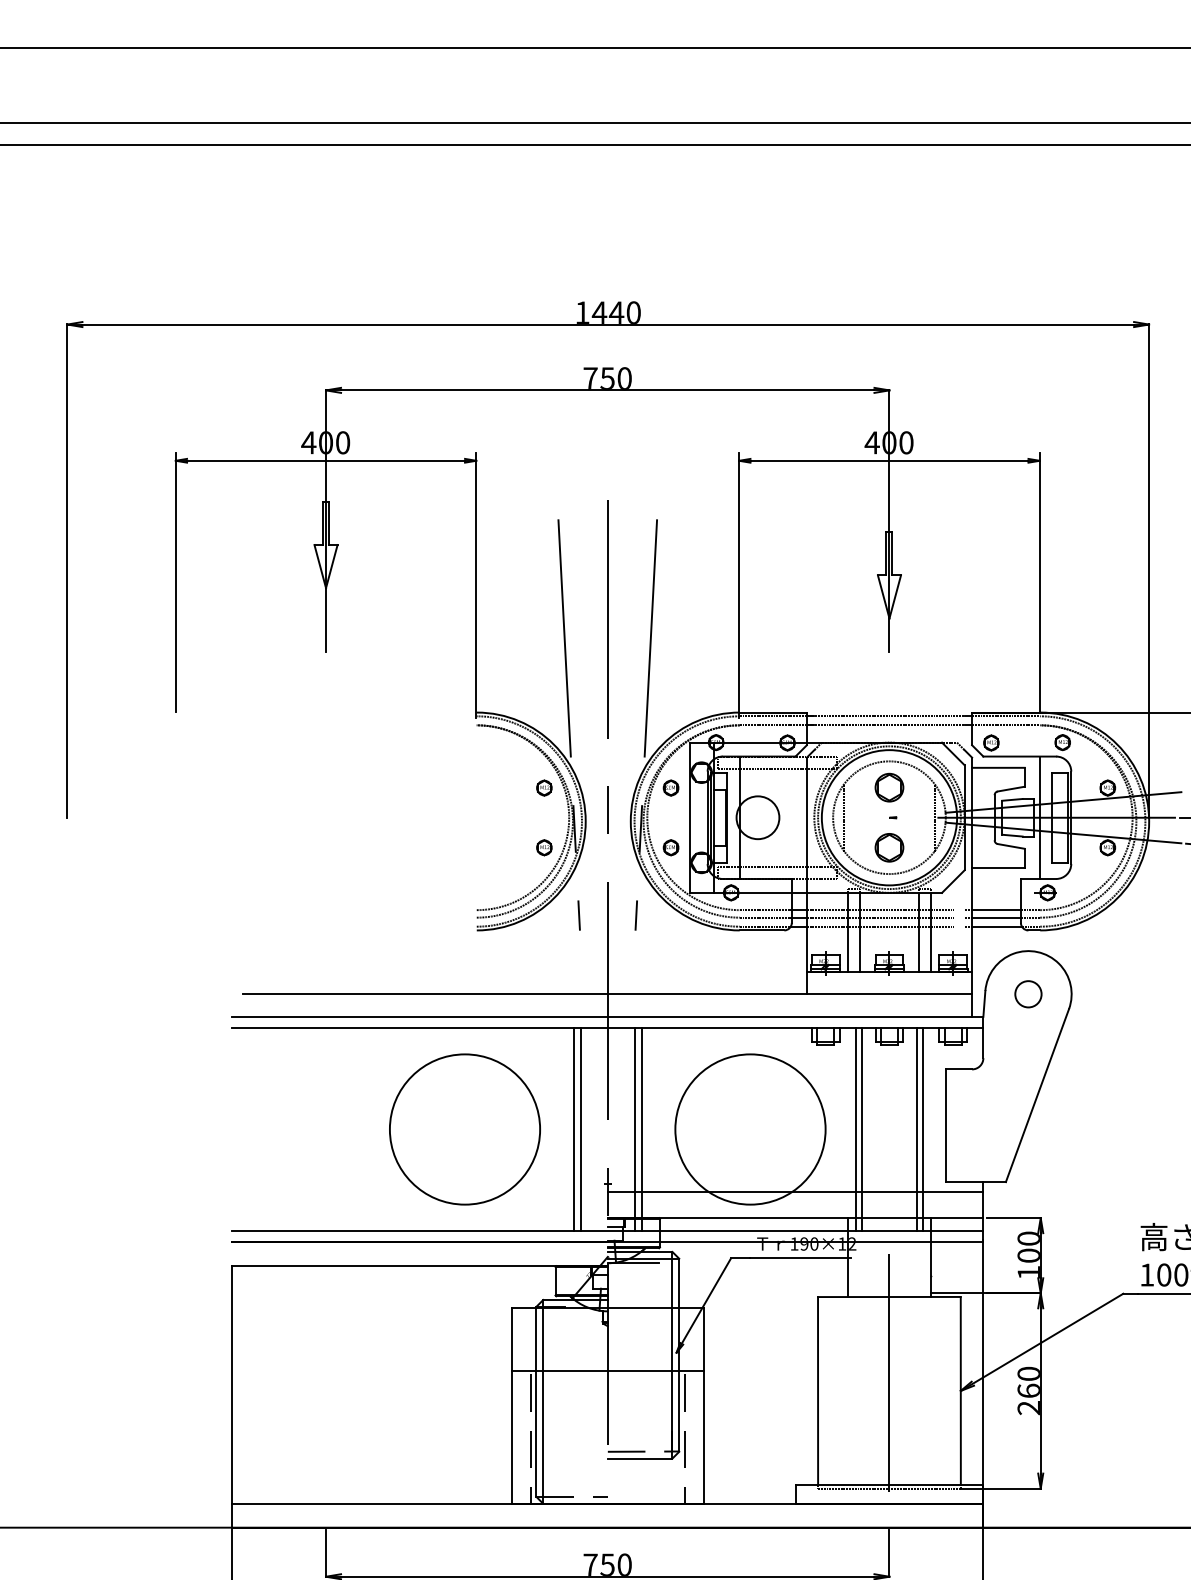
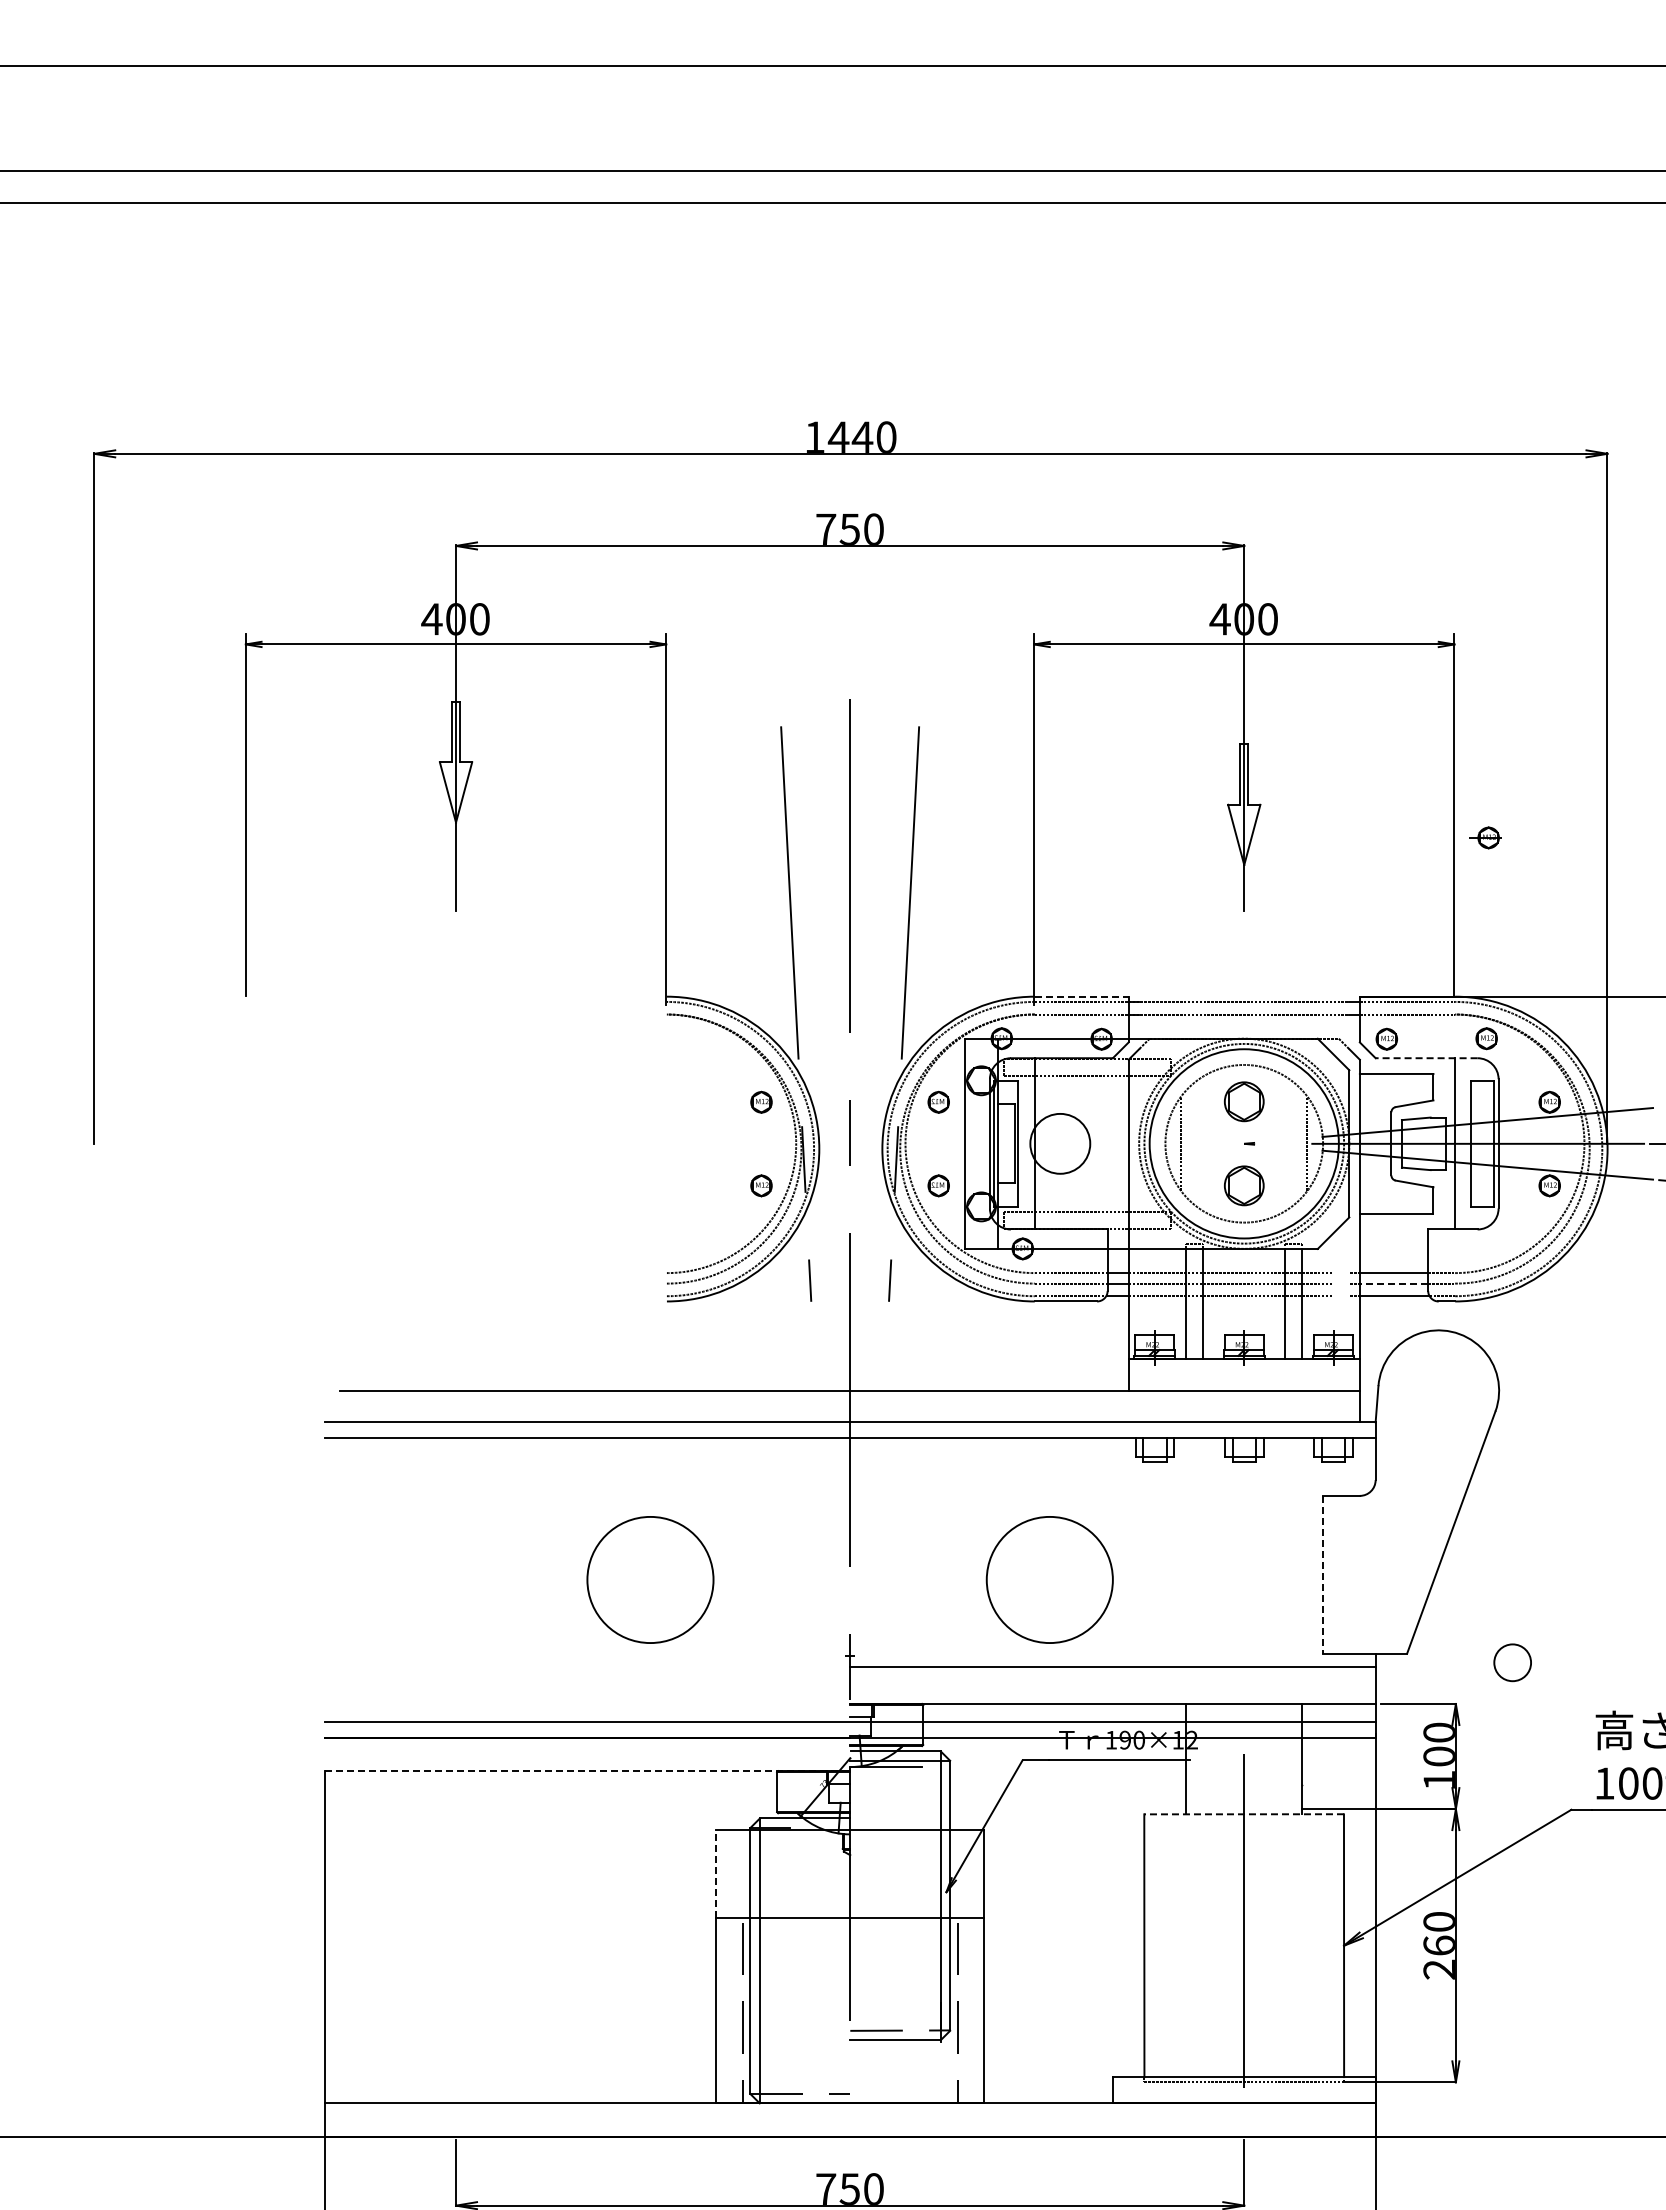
line: (773, 712) -> (1081, 996), solid -> dashed
line: (1019, 756) -> (1426, 1058), solid -> dashed
part: (1045, 892) -> (1485, 837), moved
line: (996, 917) -> (1393, 1283), solid -> dashed
circle: (1028, 994) -> (1512, 1662), moved
line: (946, 1125) -> (1323, 1574), solid -> dashed
circle: (465, 1129) -> (650, 1579), size x0.6
line: (573, 1129) -> (802, 1579), removed
line: (580, 1129) -> (812, 1579), removed
line: (634, 1129) -> (887, 1579), removed
line: (641, 1129) -> (897, 1579), removed
circle: (750, 1129) -> (1049, 1579), size x0.6
line: (855, 1129) -> (1196, 1579), removed
line: (862, 1129) -> (1206, 1579), removed
line: (916, 1129) -> (1282, 1579), removed
line: (923, 1129) -> (1291, 1579), removed
line: (420, 1266) -> (587, 1771), solid -> dashed
line: (889, 1297) -> (1244, 1814), solid -> dashed
line: (512, 1339) -> (716, 1873), solid -> dashed

